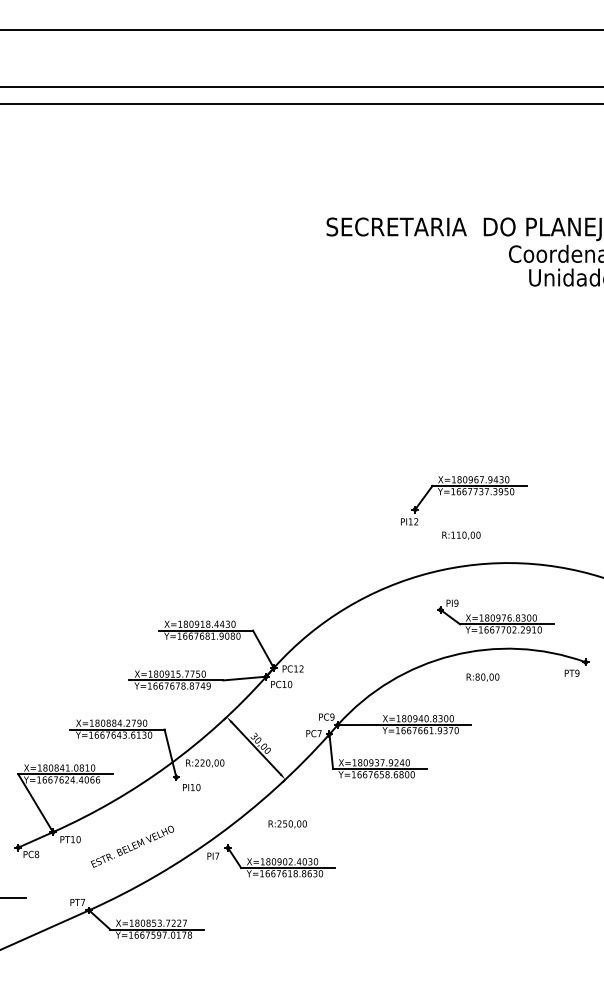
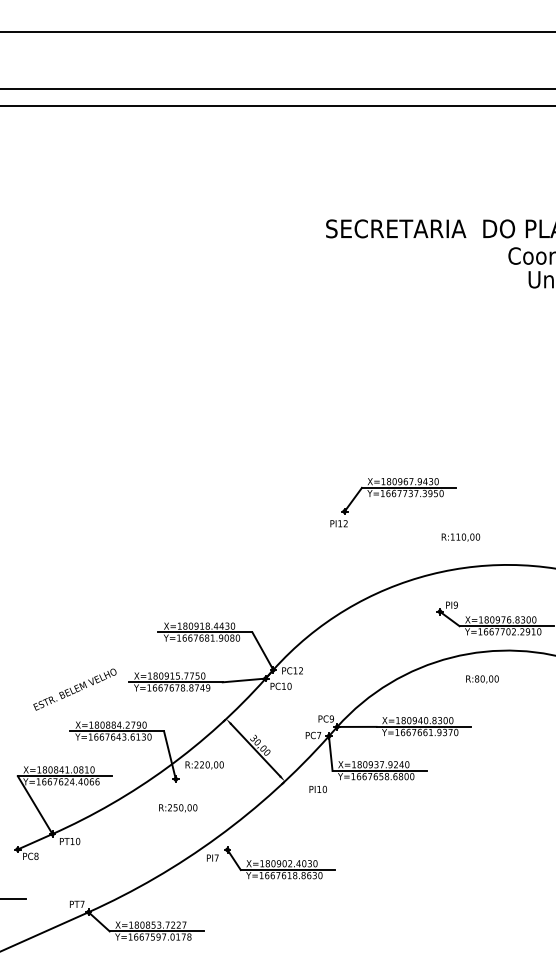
part: (464, 500) -> (393, 502), moved
text: (191, 787) -> (317, 789), moved
text: (287, 824) -> (177, 808), moved
text: (131, 846) -> (73, 689), moved

